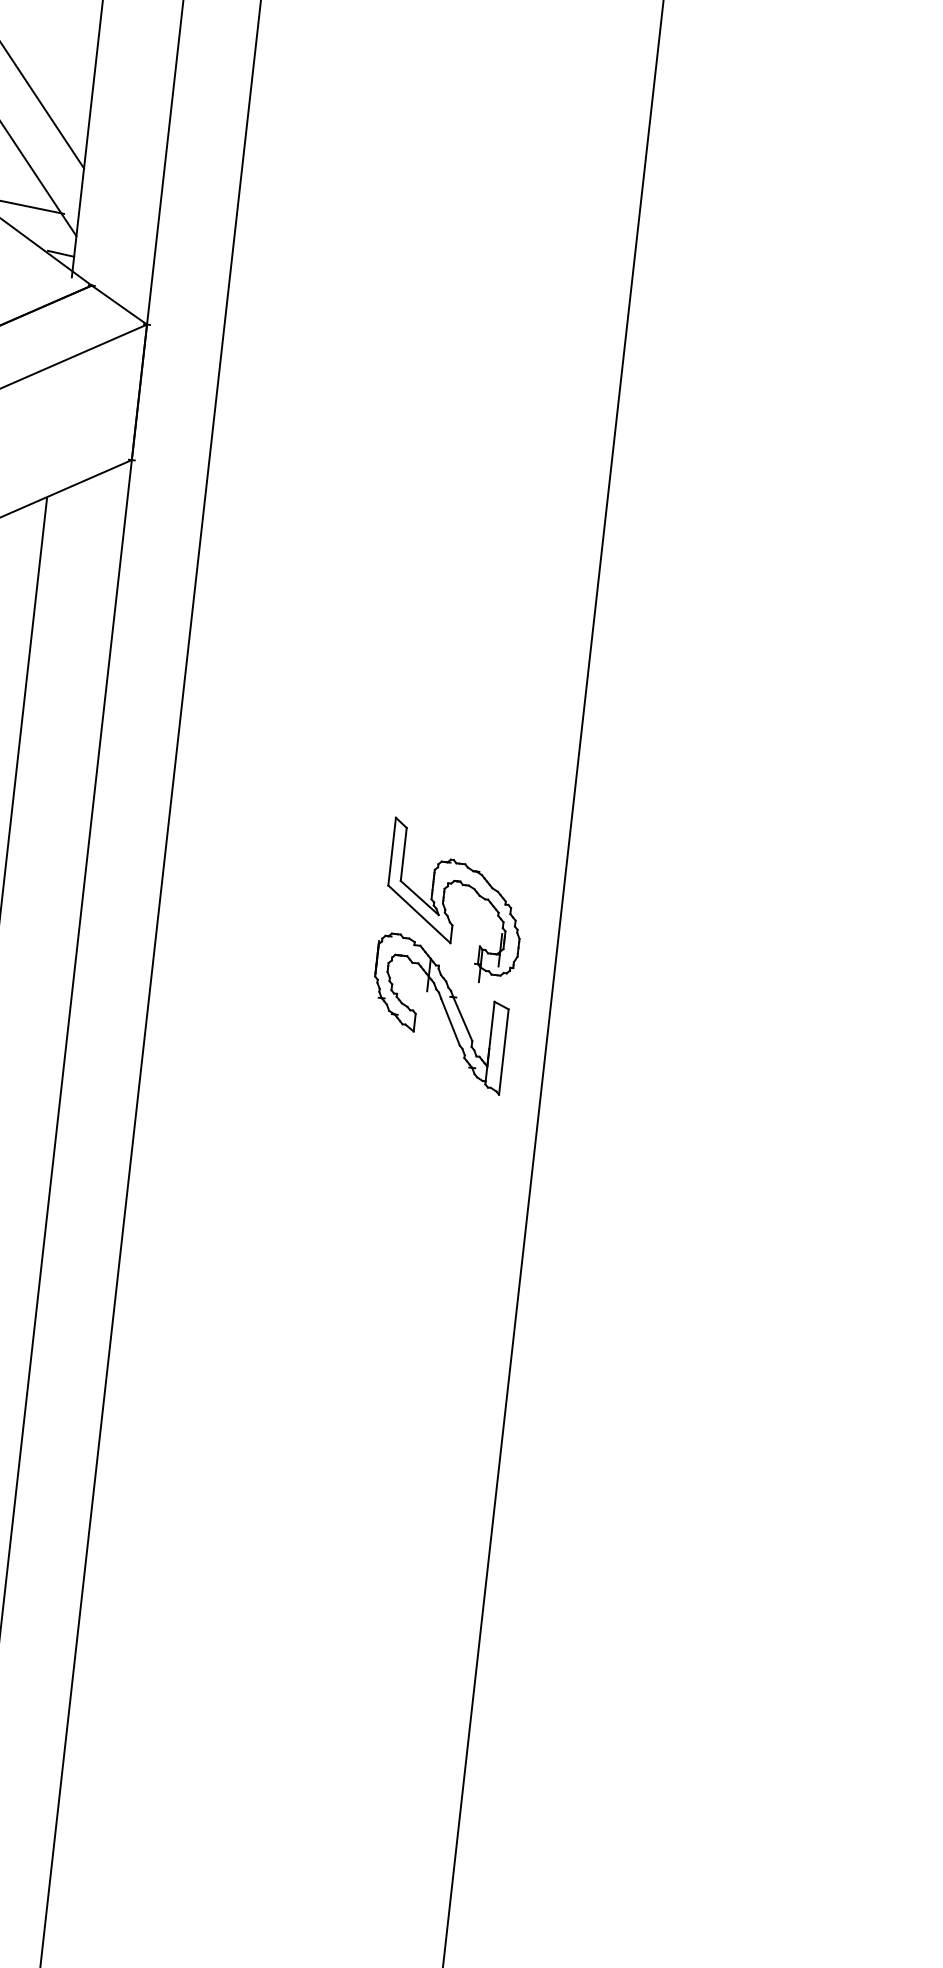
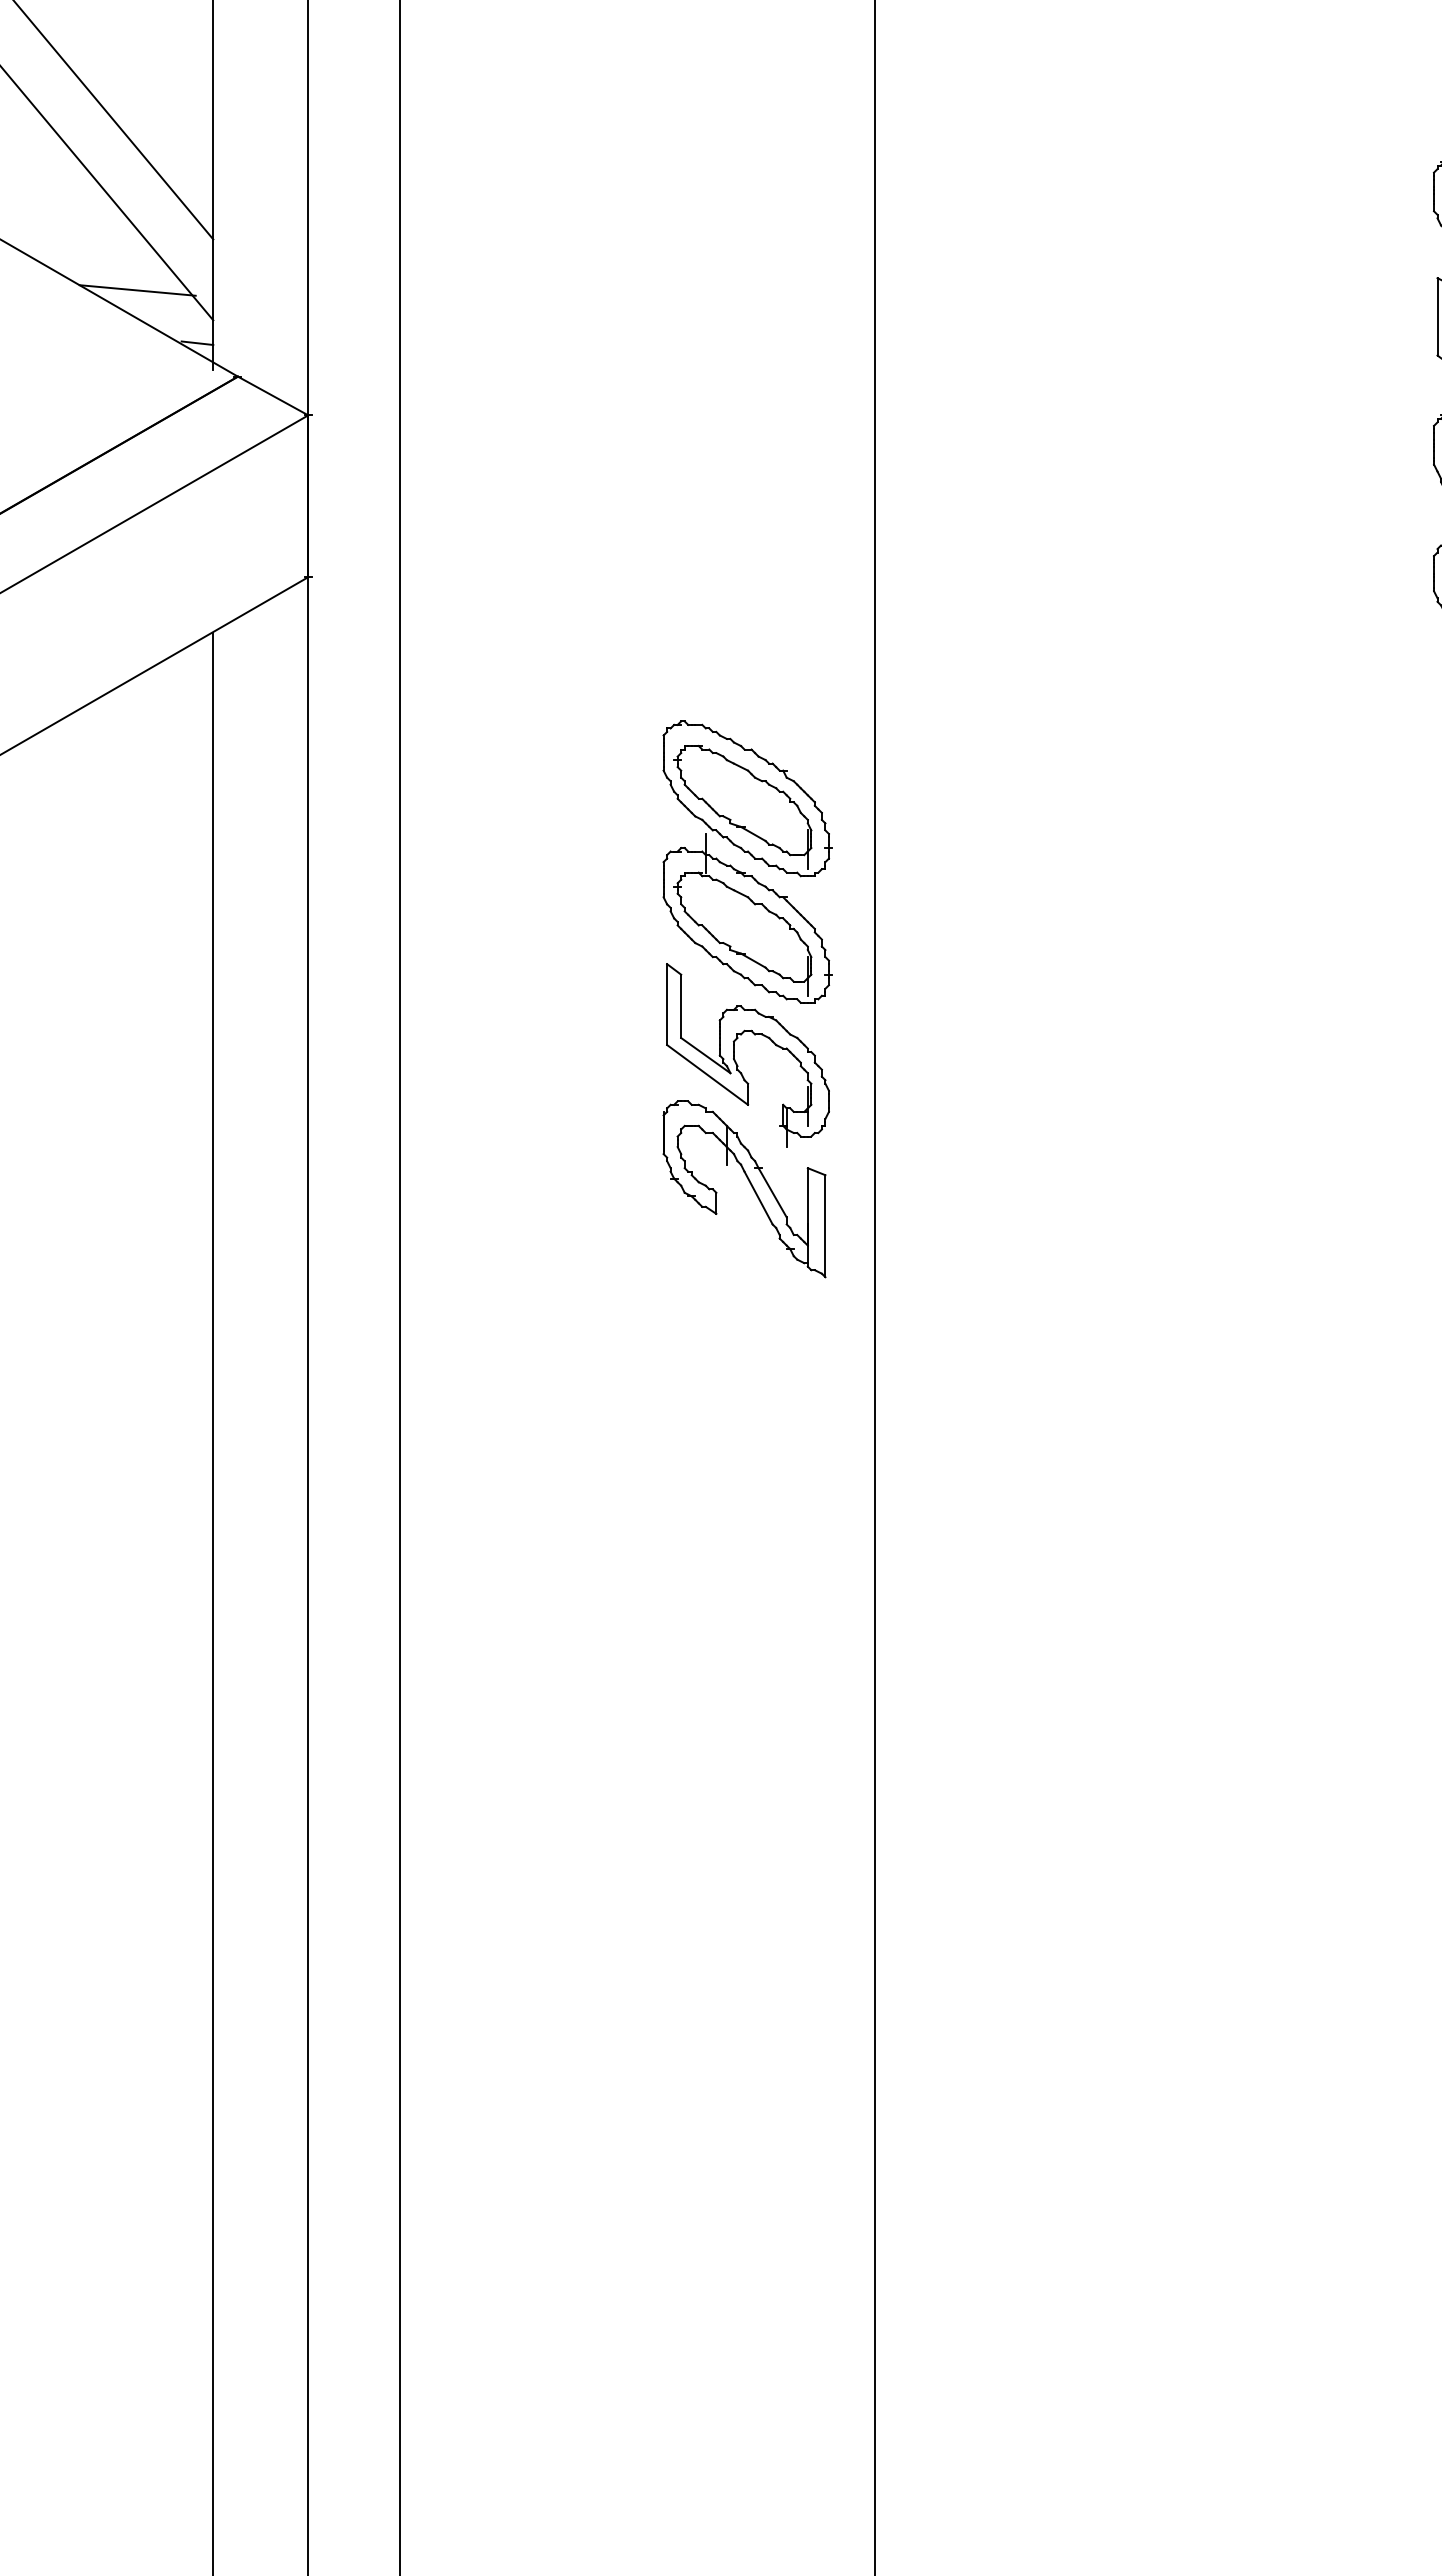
part: (476, 735) -> (751, 856), added

